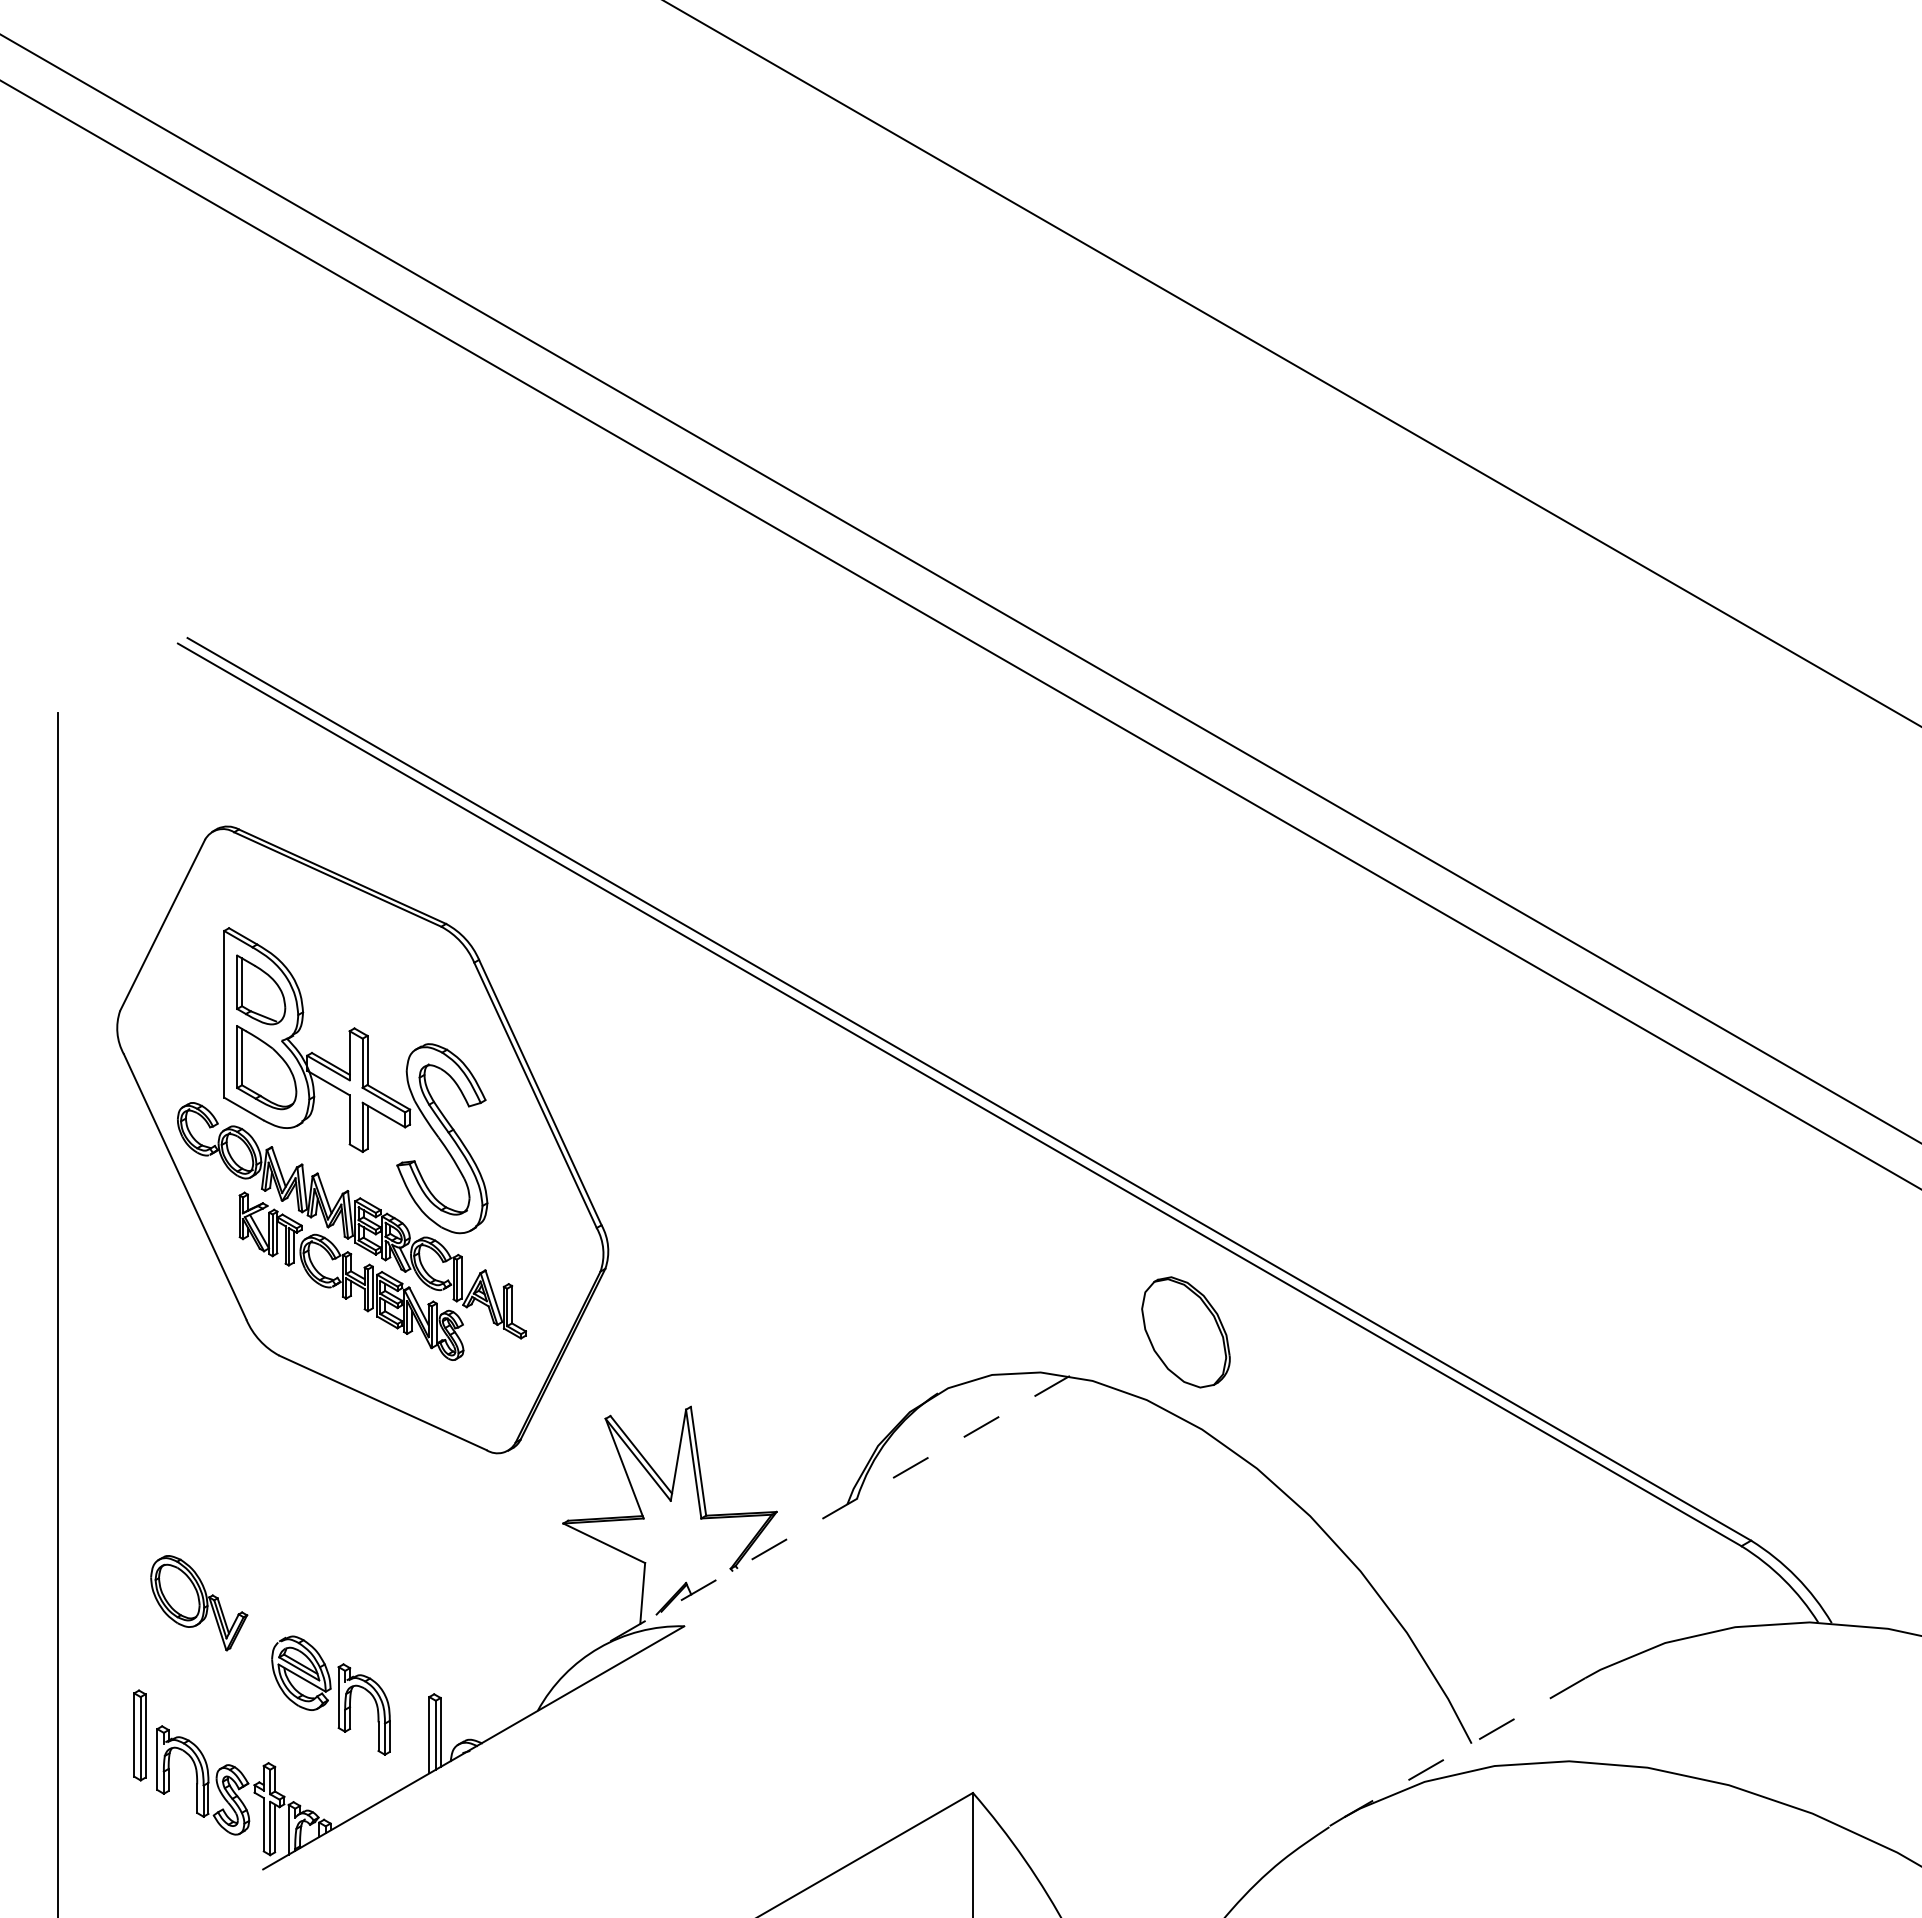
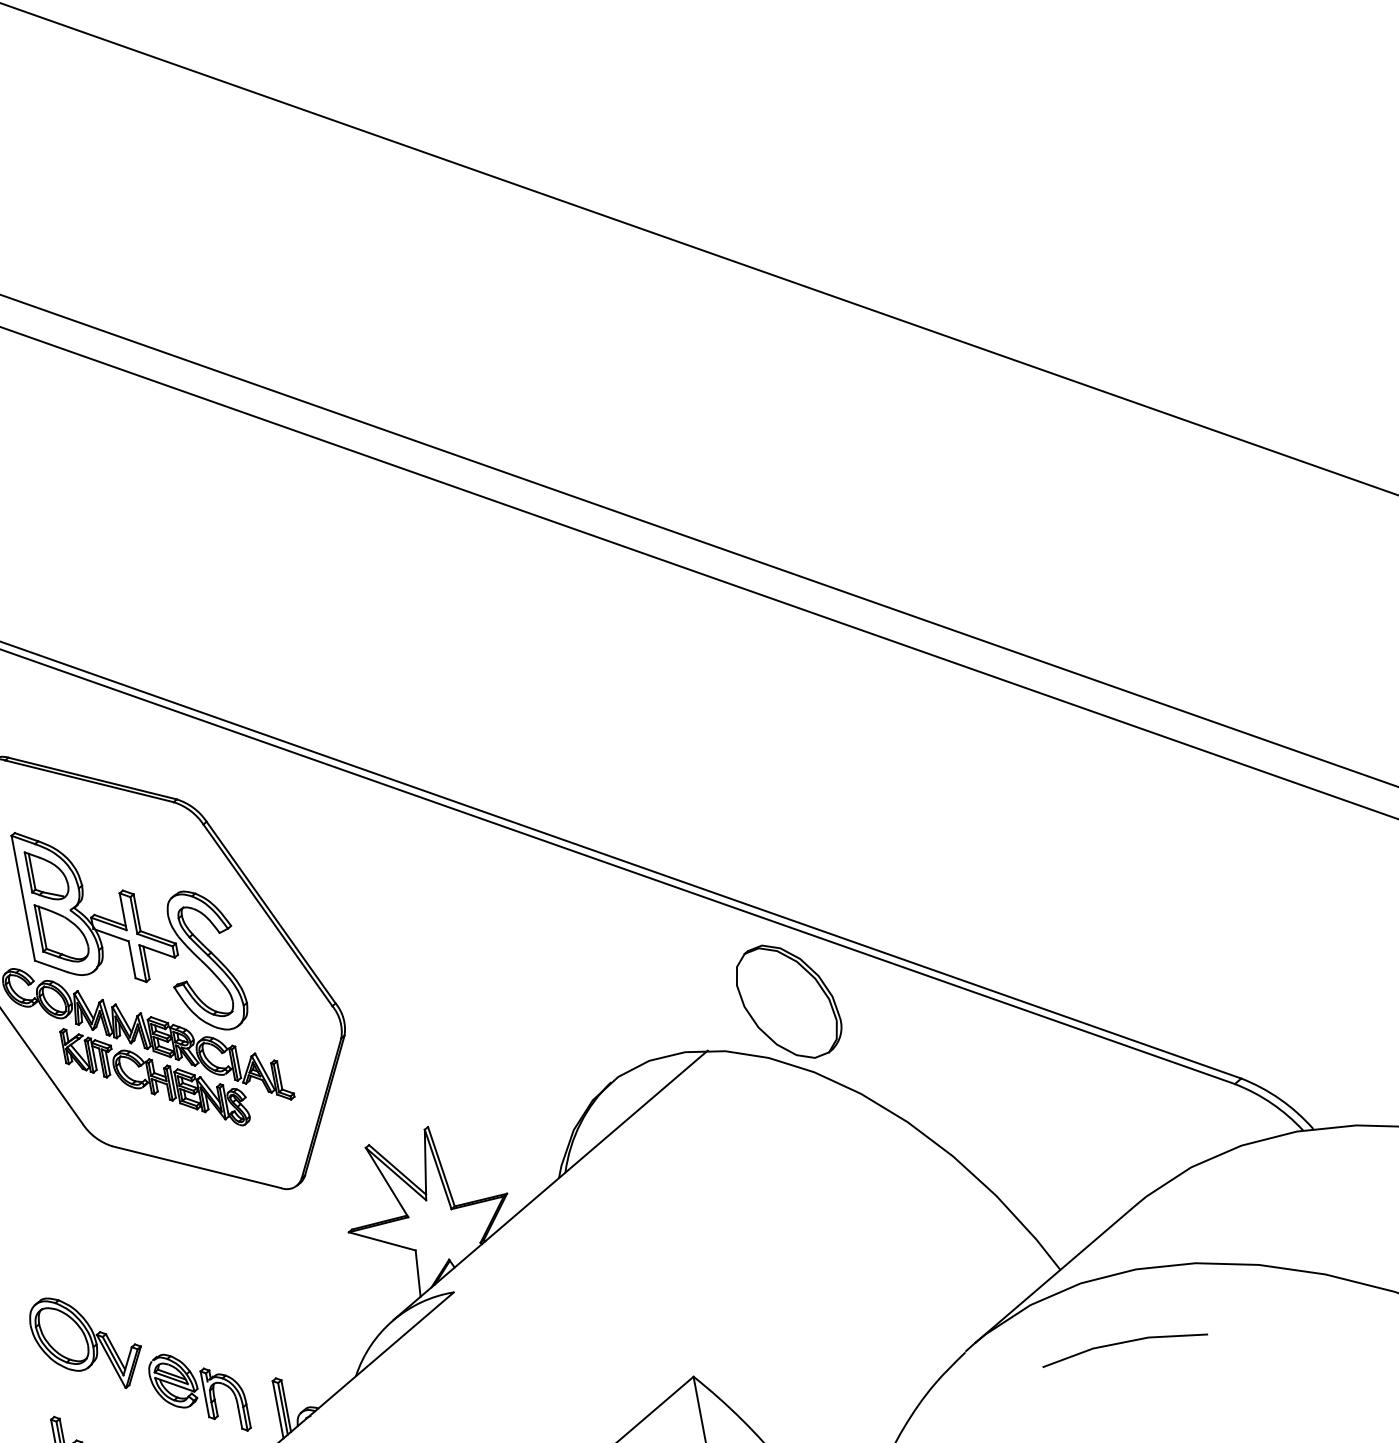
part: (1185, 1332) -> (788, 1001), size x1.43
line: (834, 1511) -> (550, 1185), dashed -> solid
part: (198, 1602) -> (86, 1342), size x1.43
line: (1464, 1747) -> (1055, 1273), dashed -> solid
line: (1535, 1853) -> (1123, 1343), added

